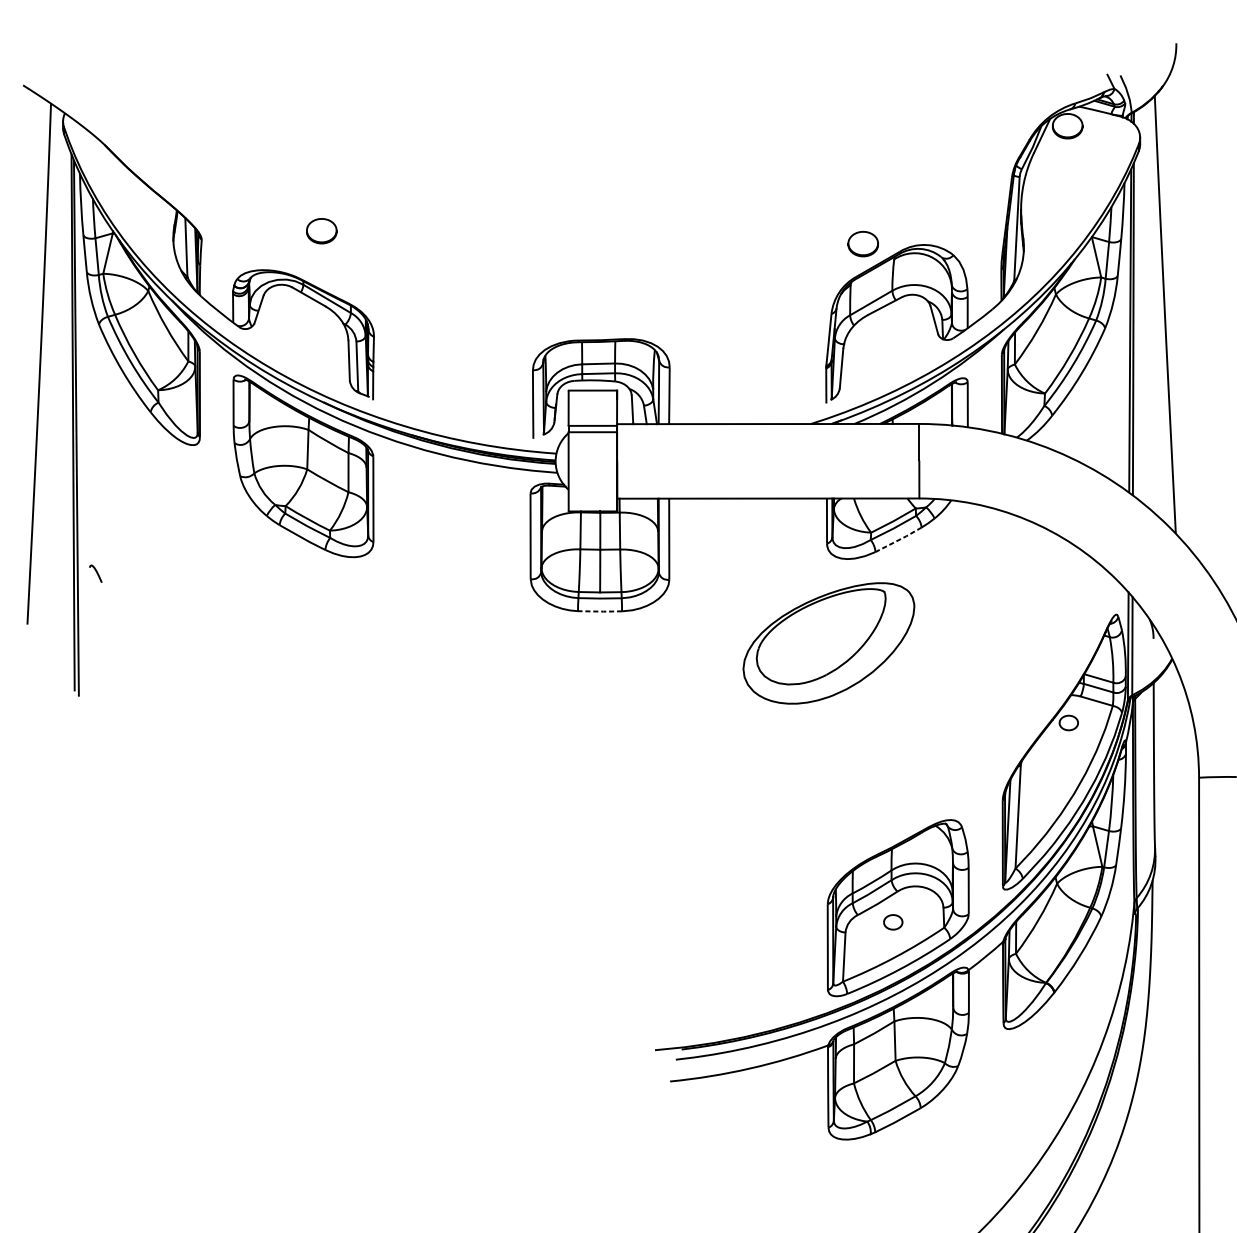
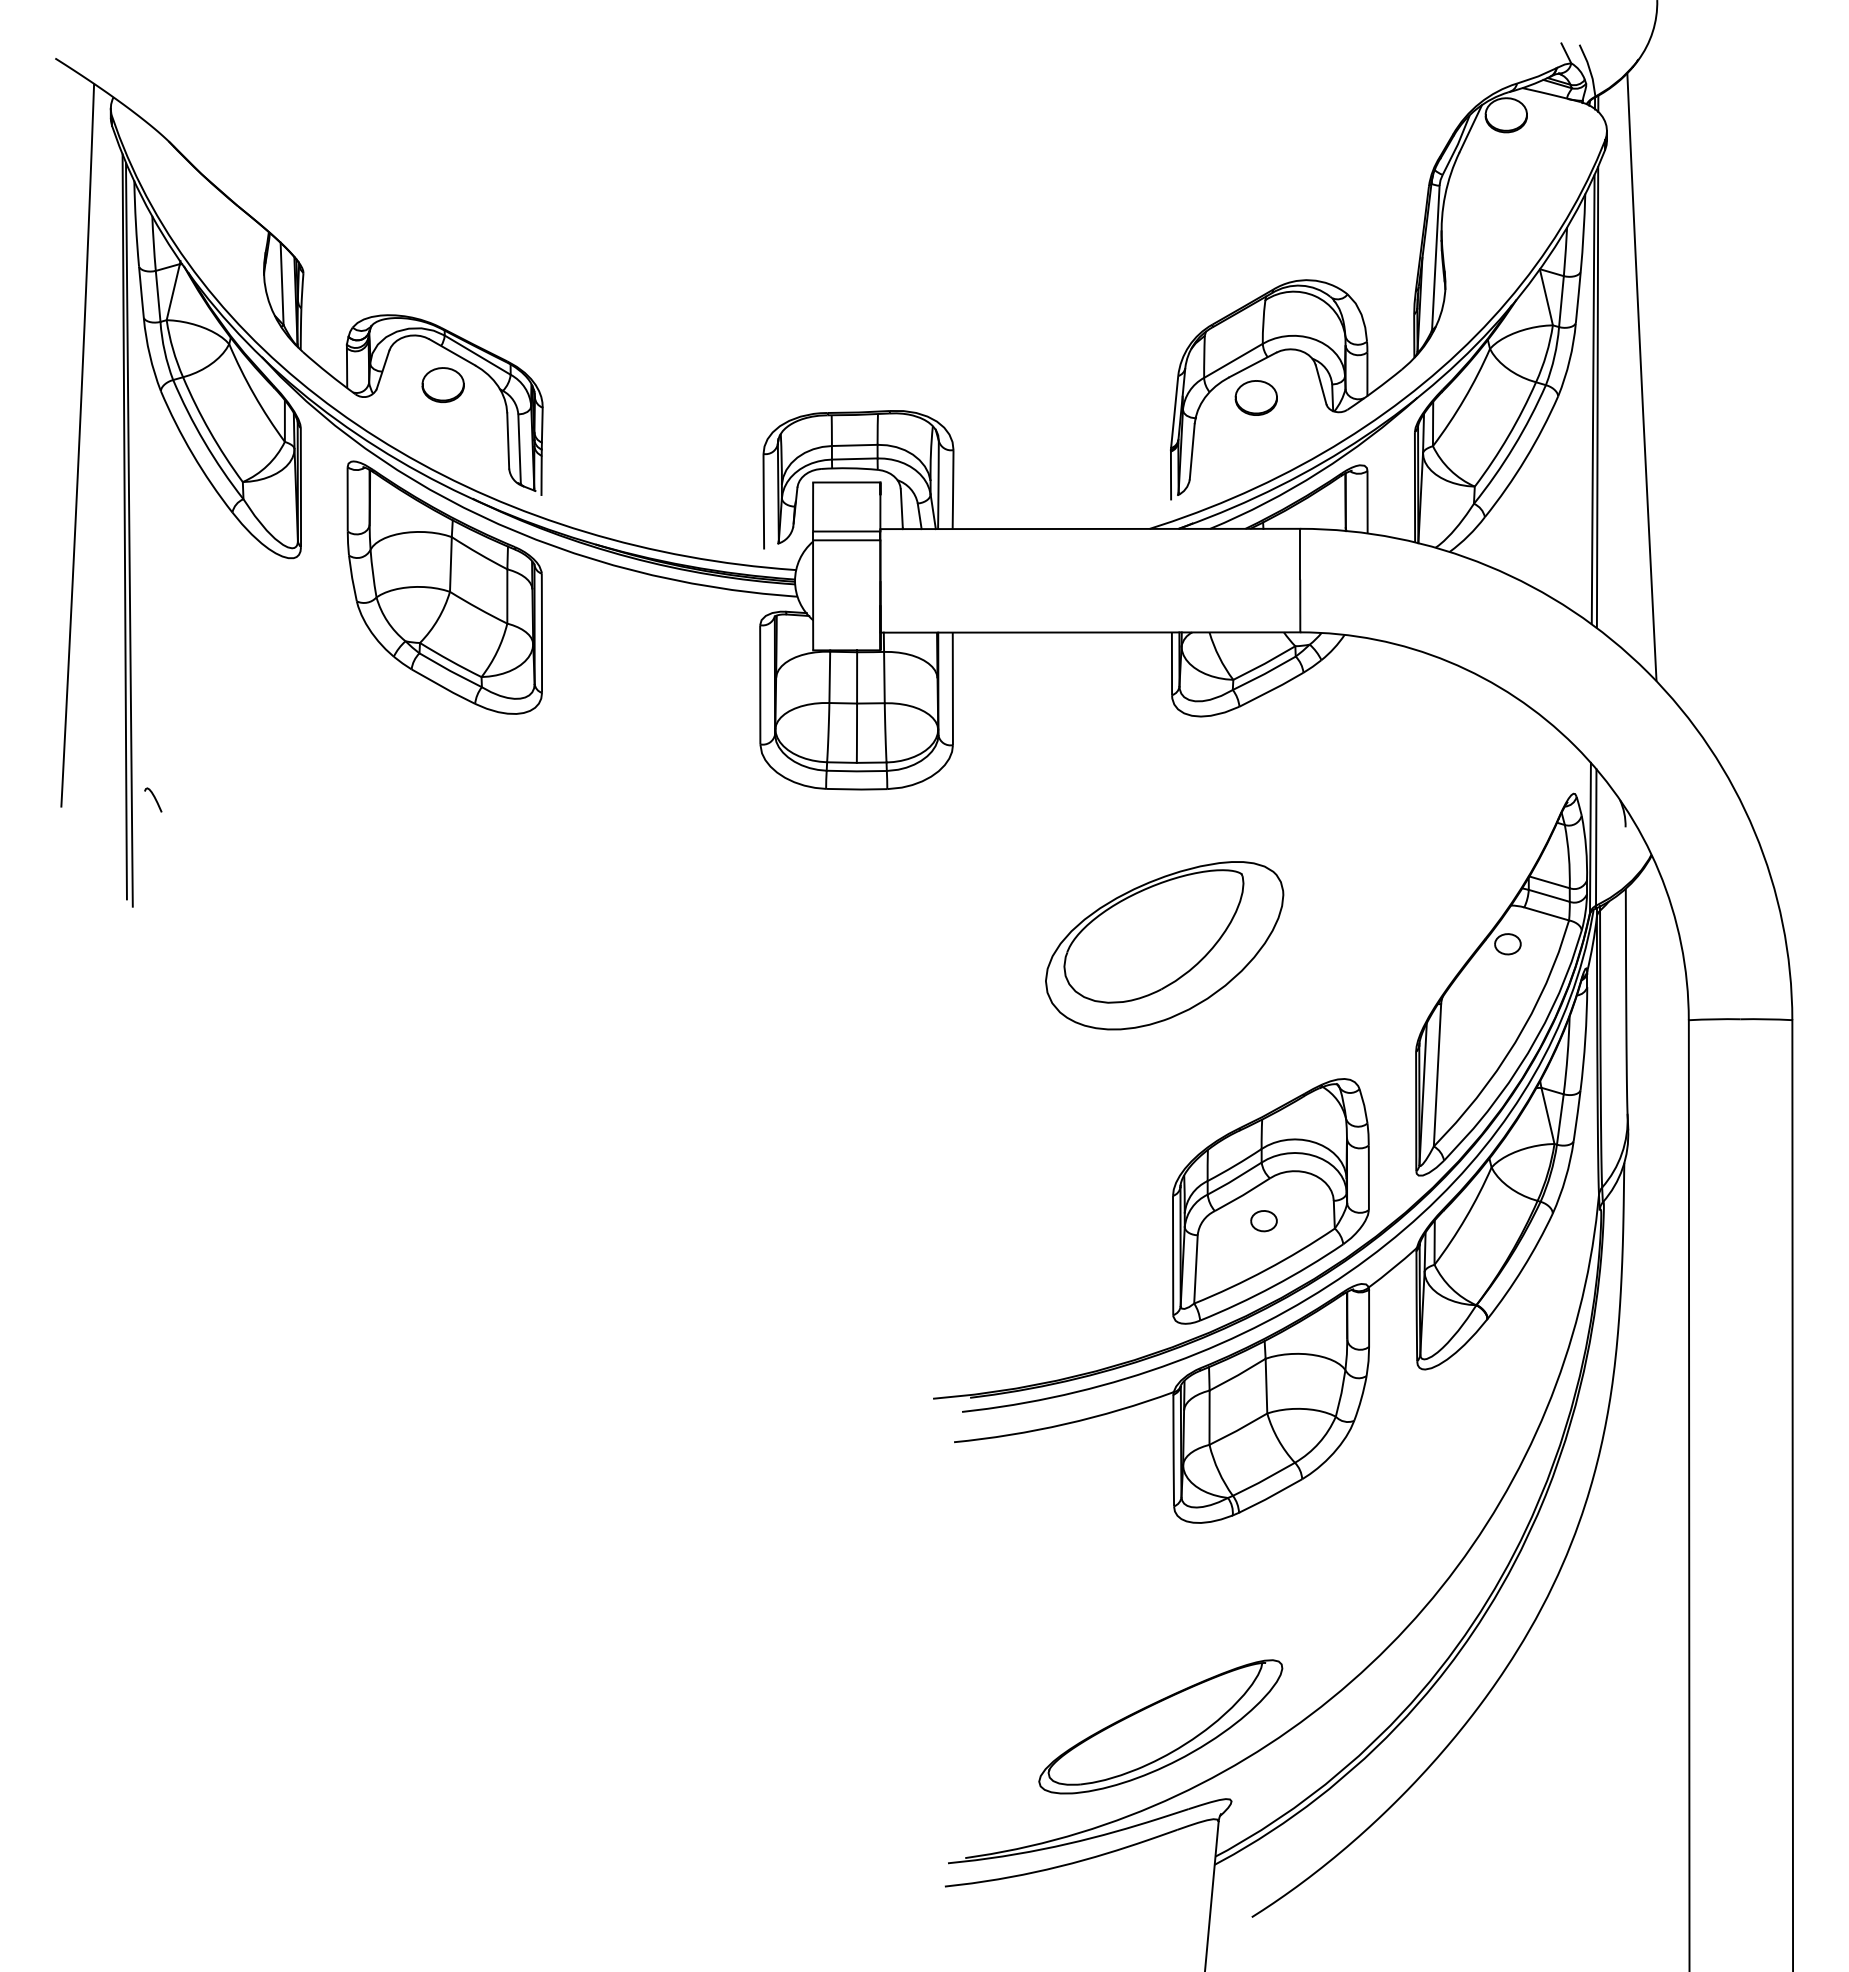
part: (321, 231) -> (442, 385), moved
part: (862, 243) -> (1255, 397), moved
line: (898, 540) -> (1271, 690), dashed -> solid
curve: (96, 573) -> (154, 799), moved
line: (599, 611) -> (856, 789), dashed -> solid
part: (828, 643) -> (1164, 945), moved

